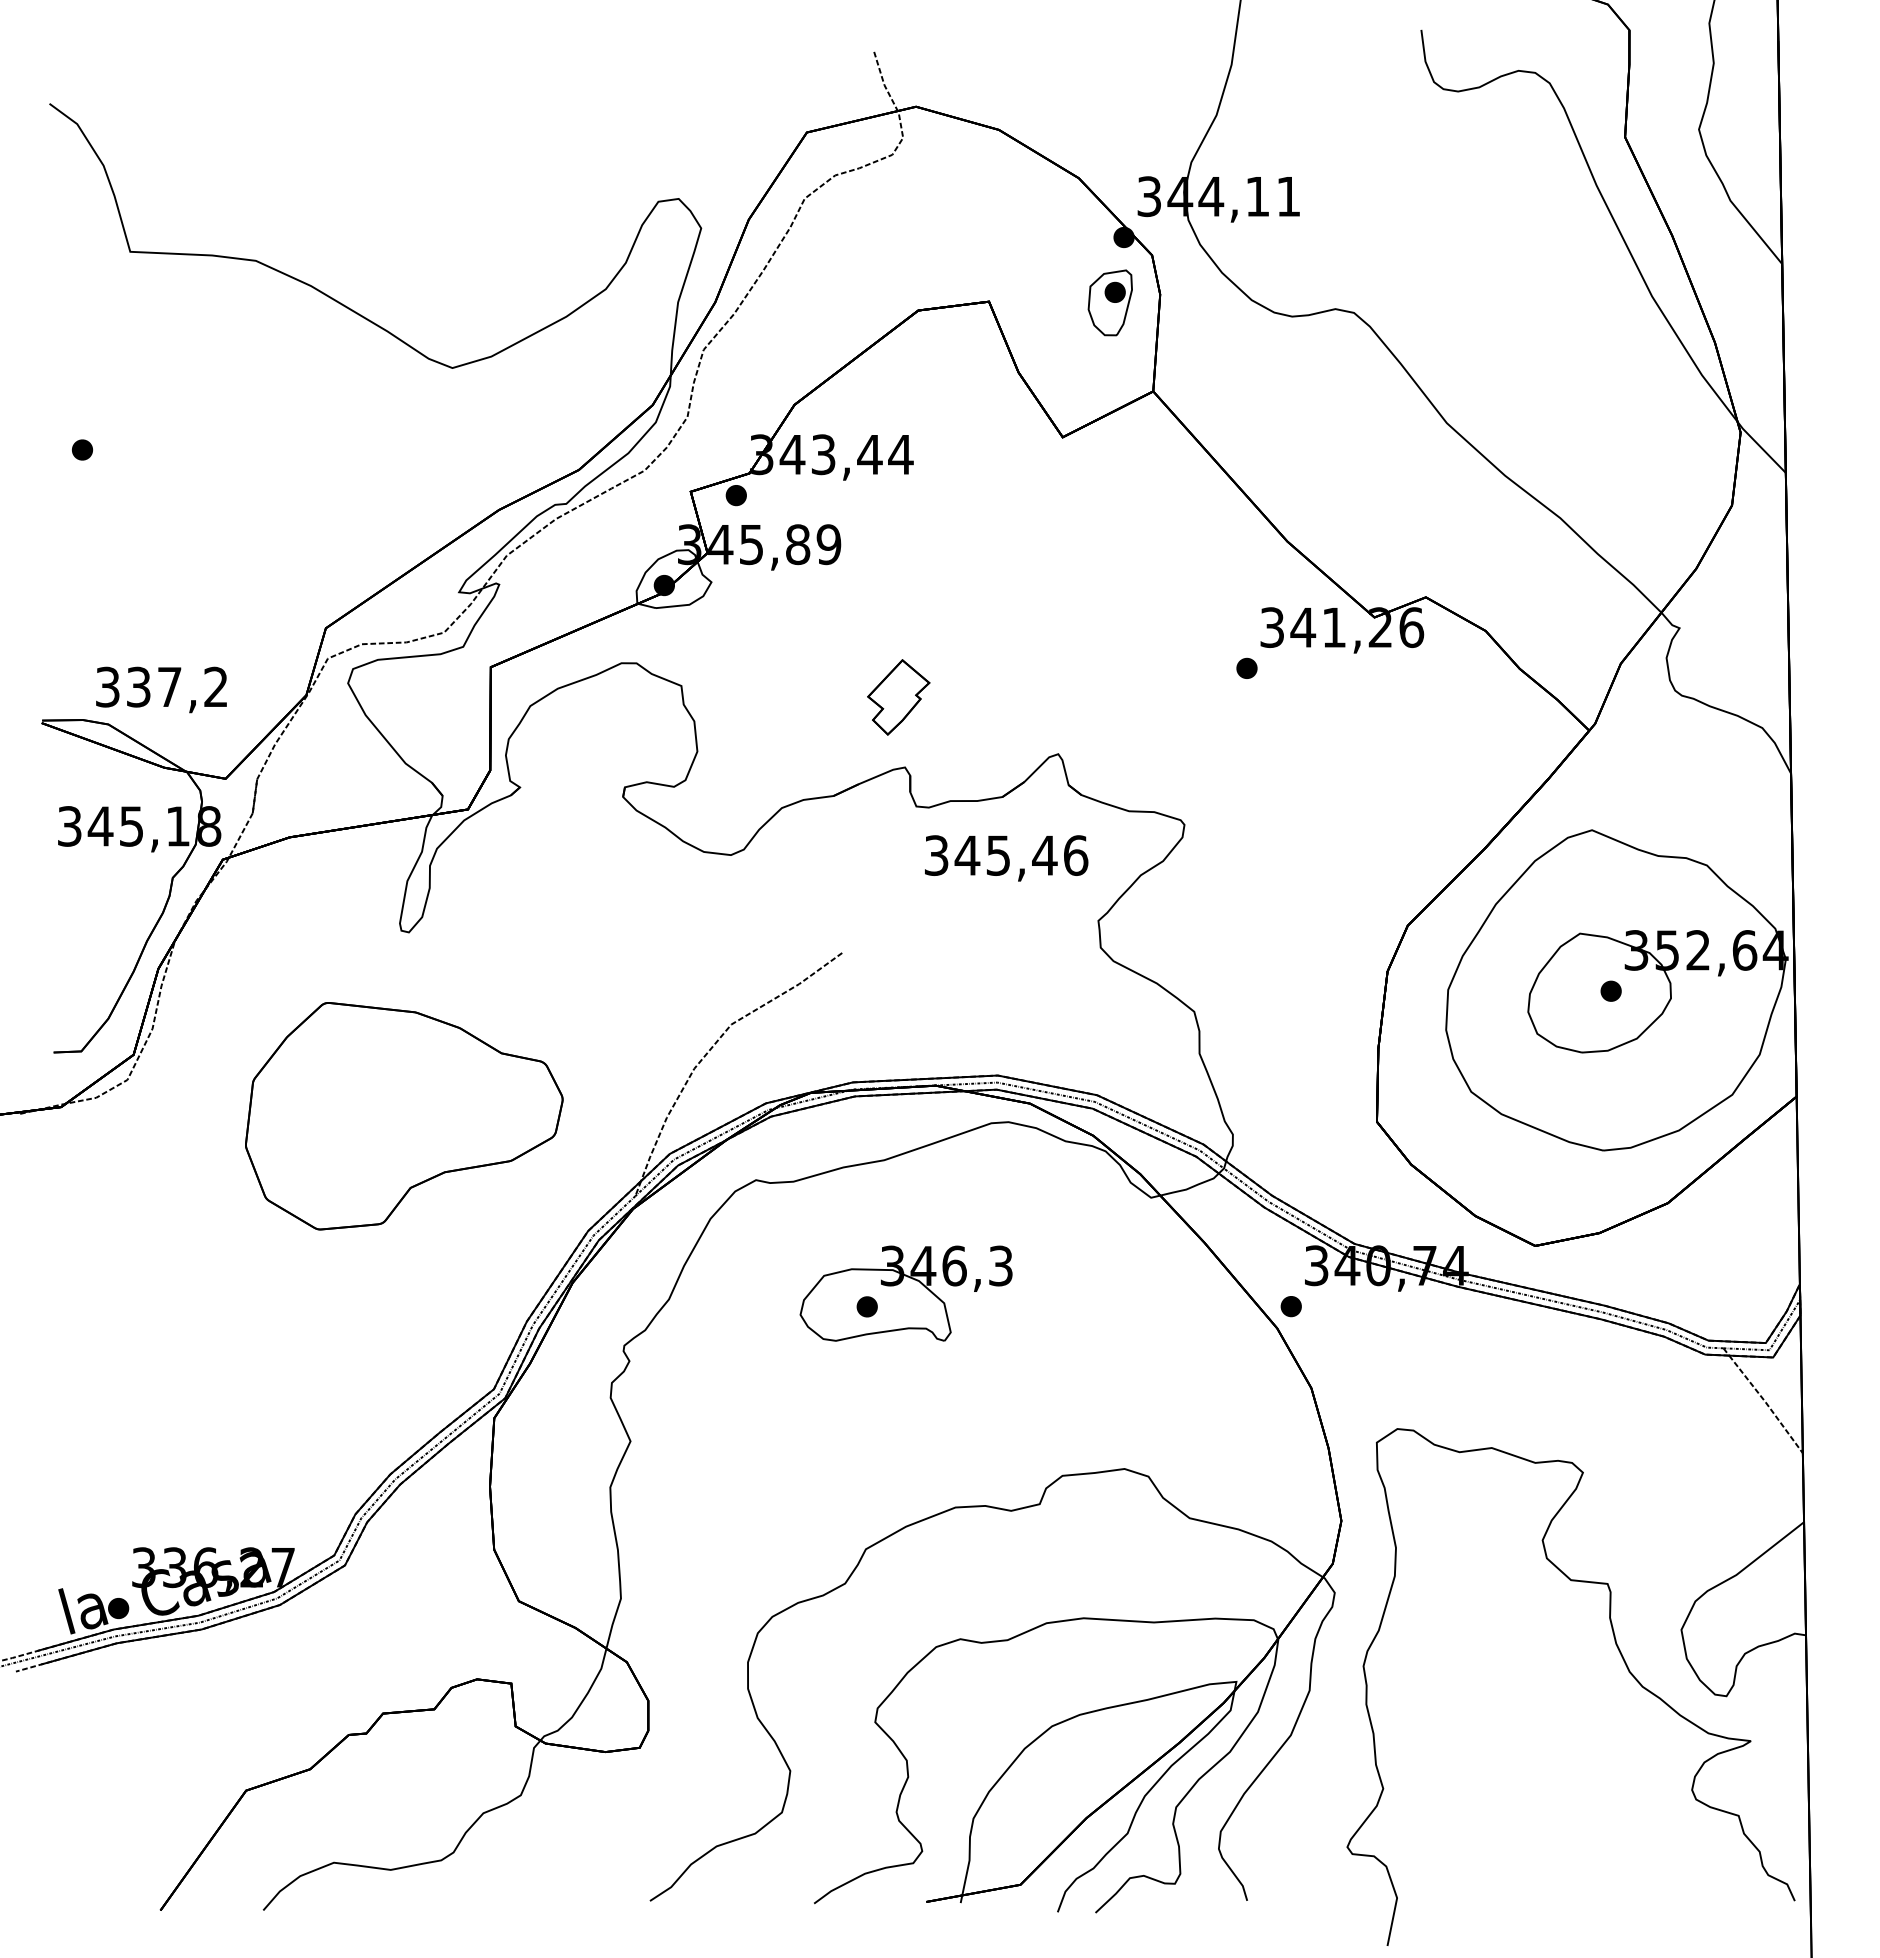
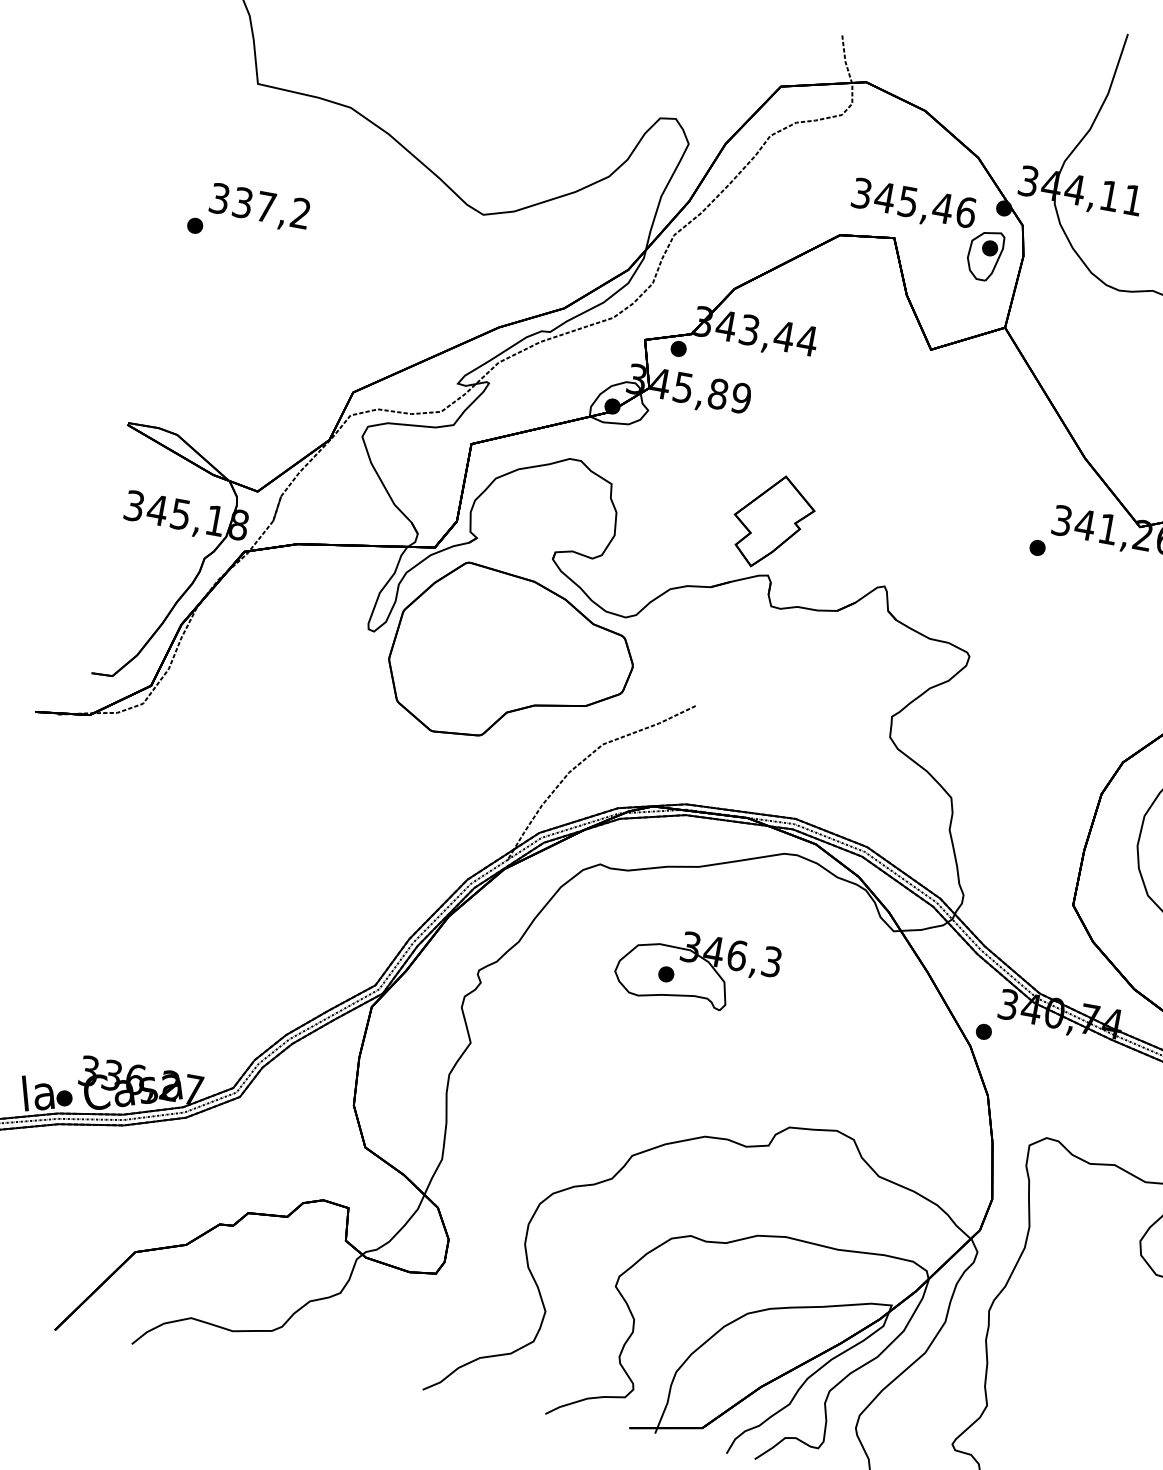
text: (161, 689) -> (259, 207), moved
part: (898, 697) -> (772, 522), size x1.67
text: (1006, 858) -> (913, 205), moved
part: (404, 1116) -> (511, 658), moved

